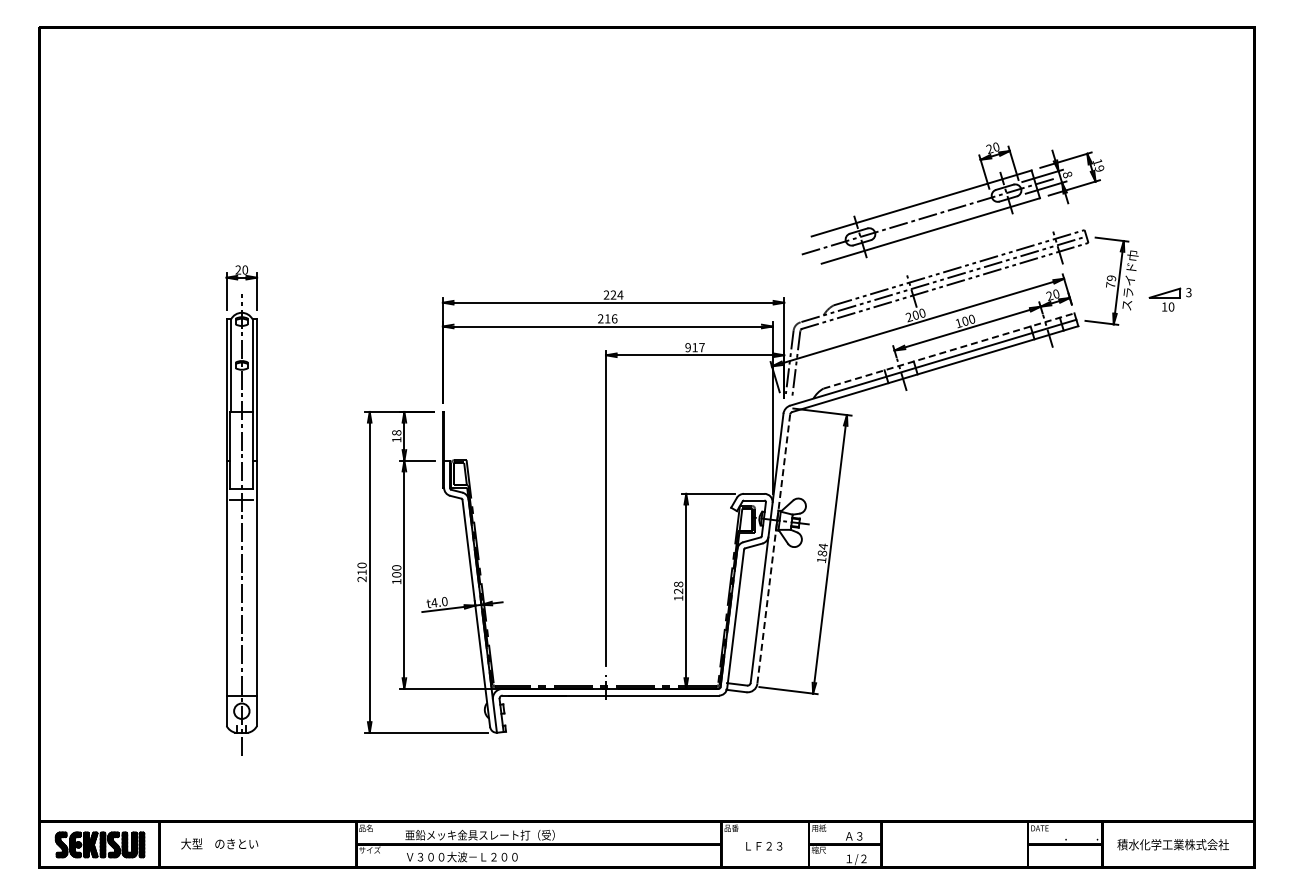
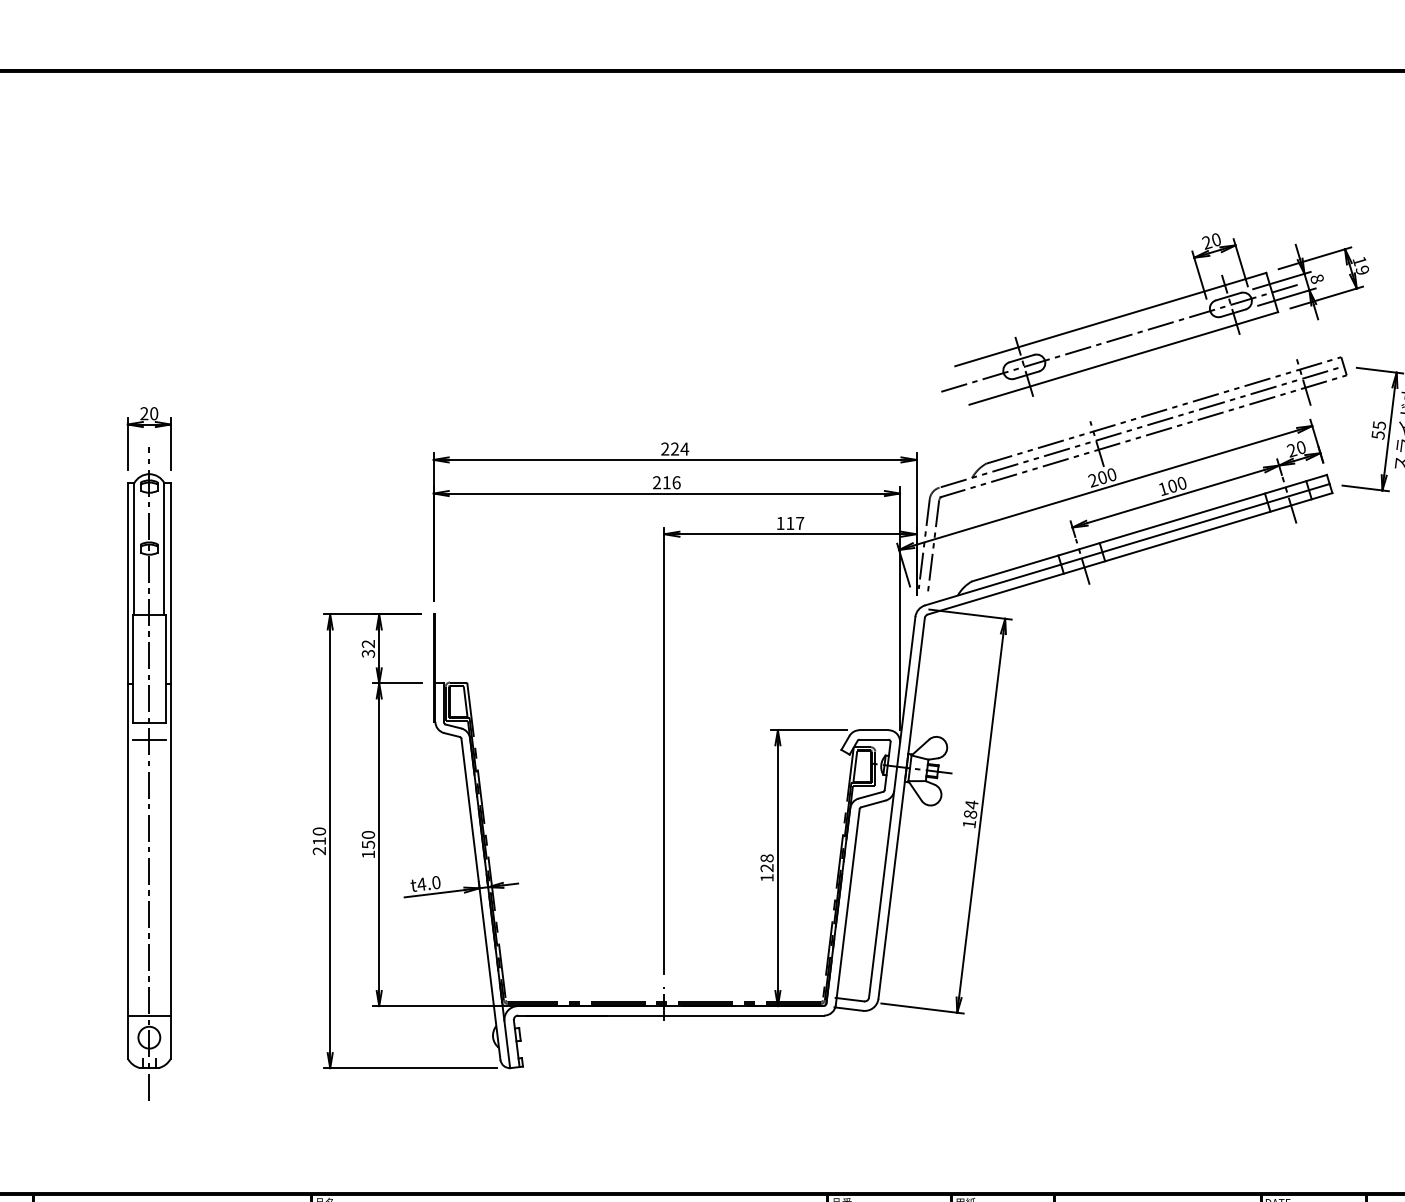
text: (1111, 281) -> (1379, 429), 79 -> 55
text: (687, 347) -> (779, 523), 917 -> 117
line: (949, 350) -> (1150, 527), dashed -> solid
text: (396, 436) -> (368, 649), 18 -> 32
line: (773, 549) -> (901, 808), dashed -> solid
text: (396, 574) -> (368, 844), 100 -> 150

